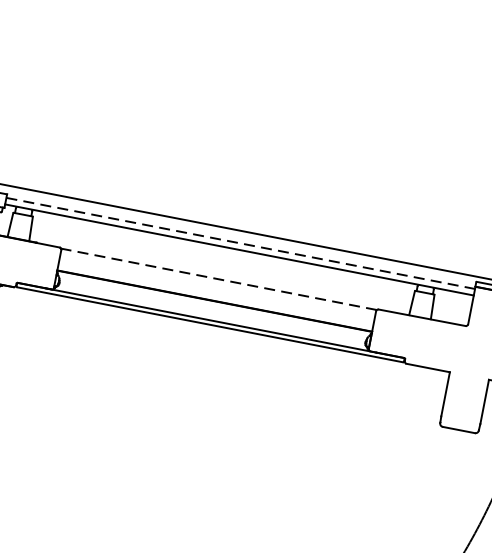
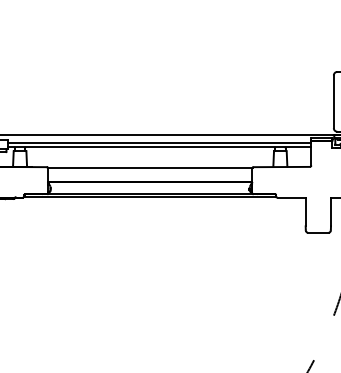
line: (240, 243) -> (159, 142), dashed -> solid
line: (217, 278) -> (149, 167), dashed -> solid

